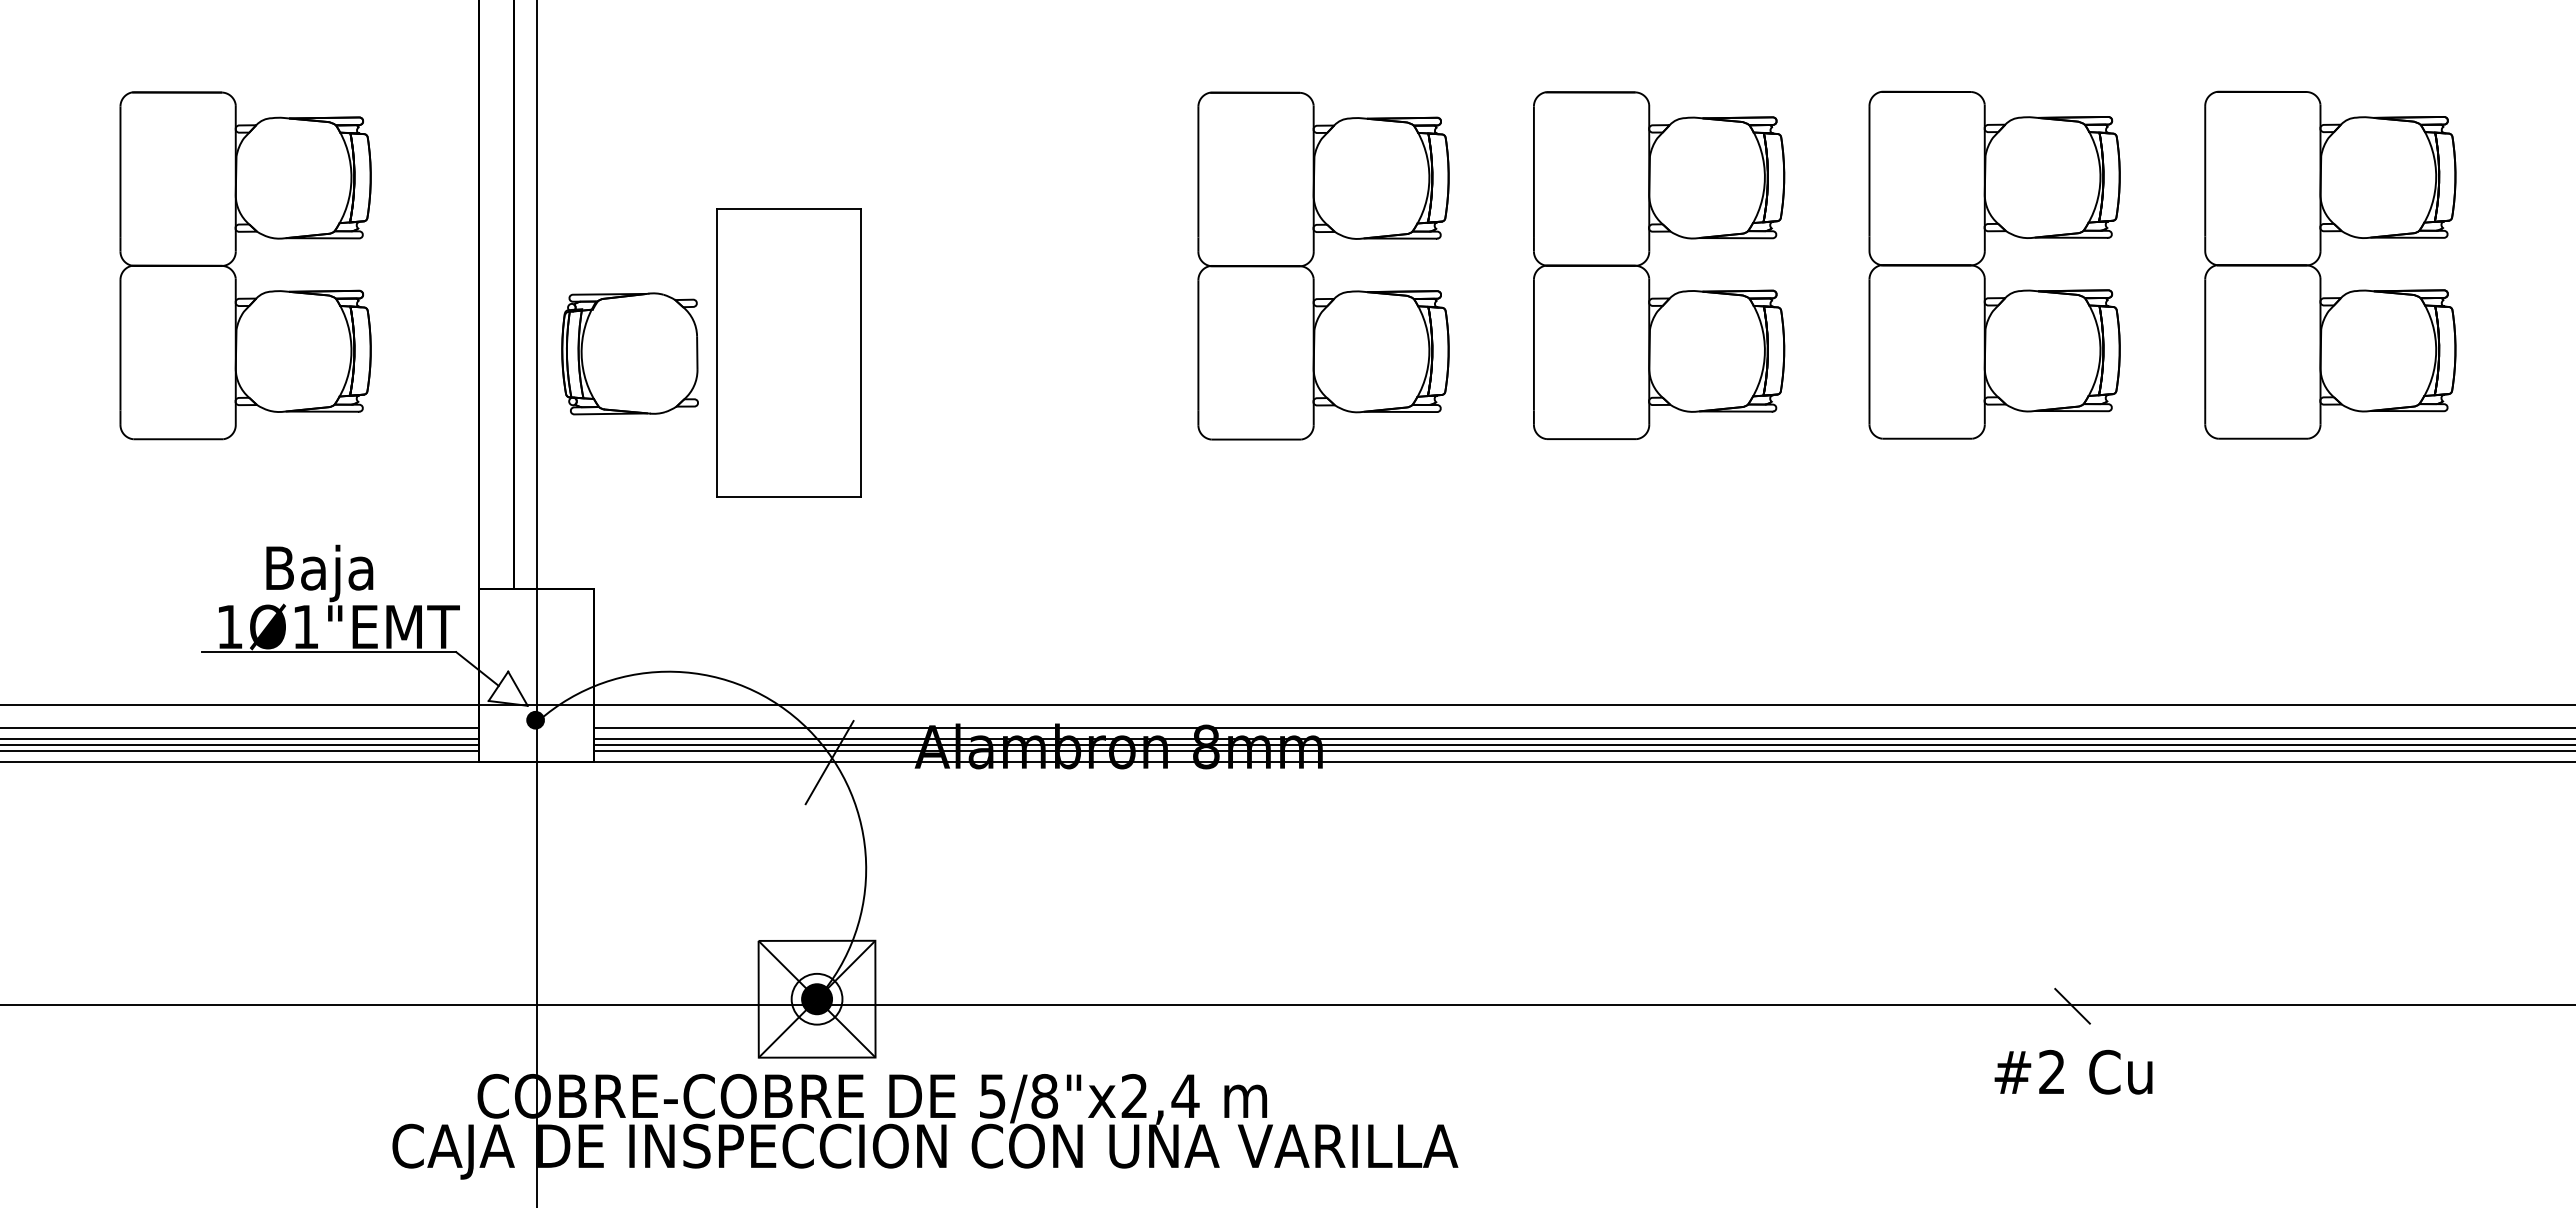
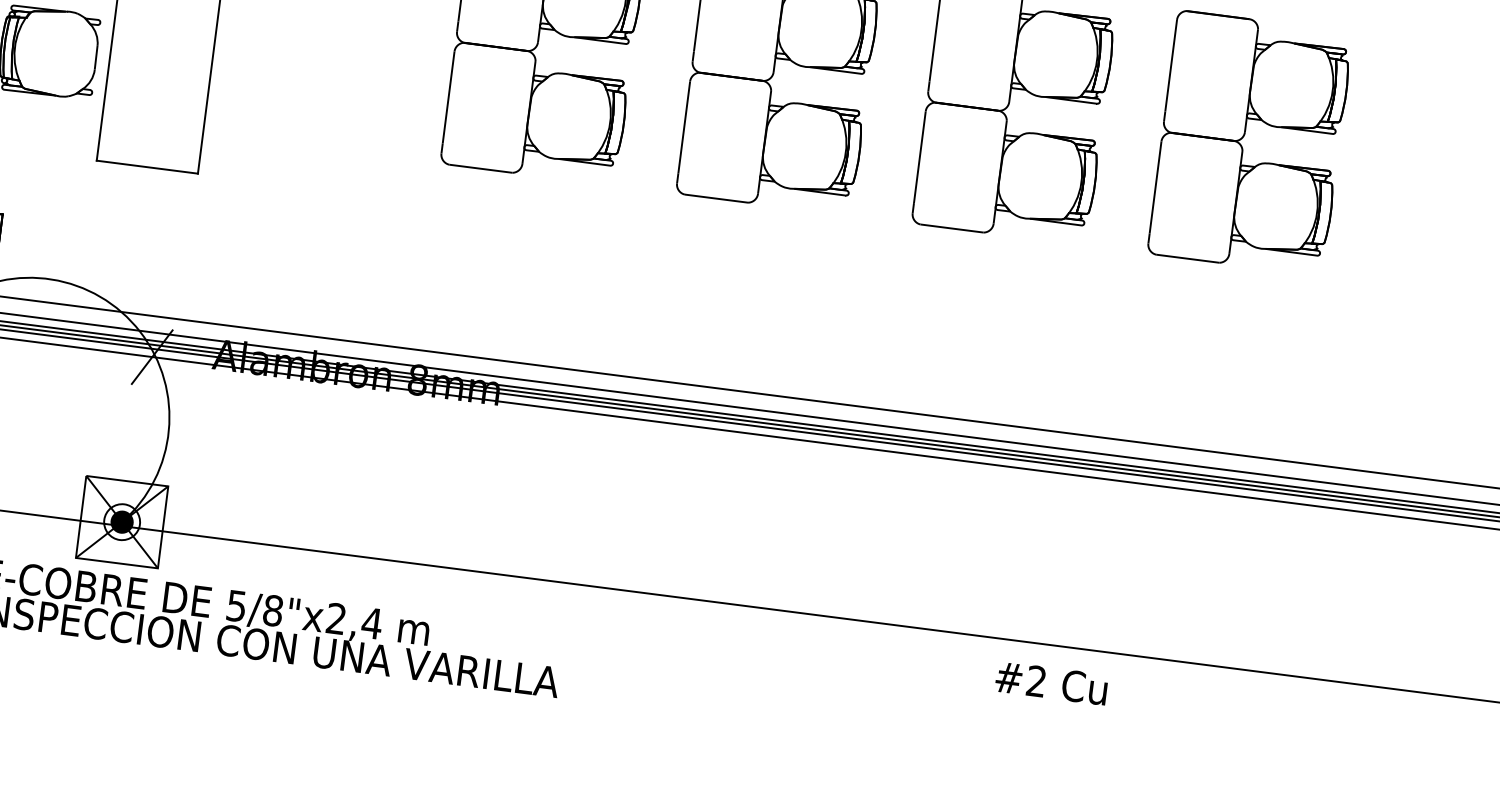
line: (2072, 1005) -> (1002, 639), removed
text: (2073, 1071) -> (1051, 682), moved

